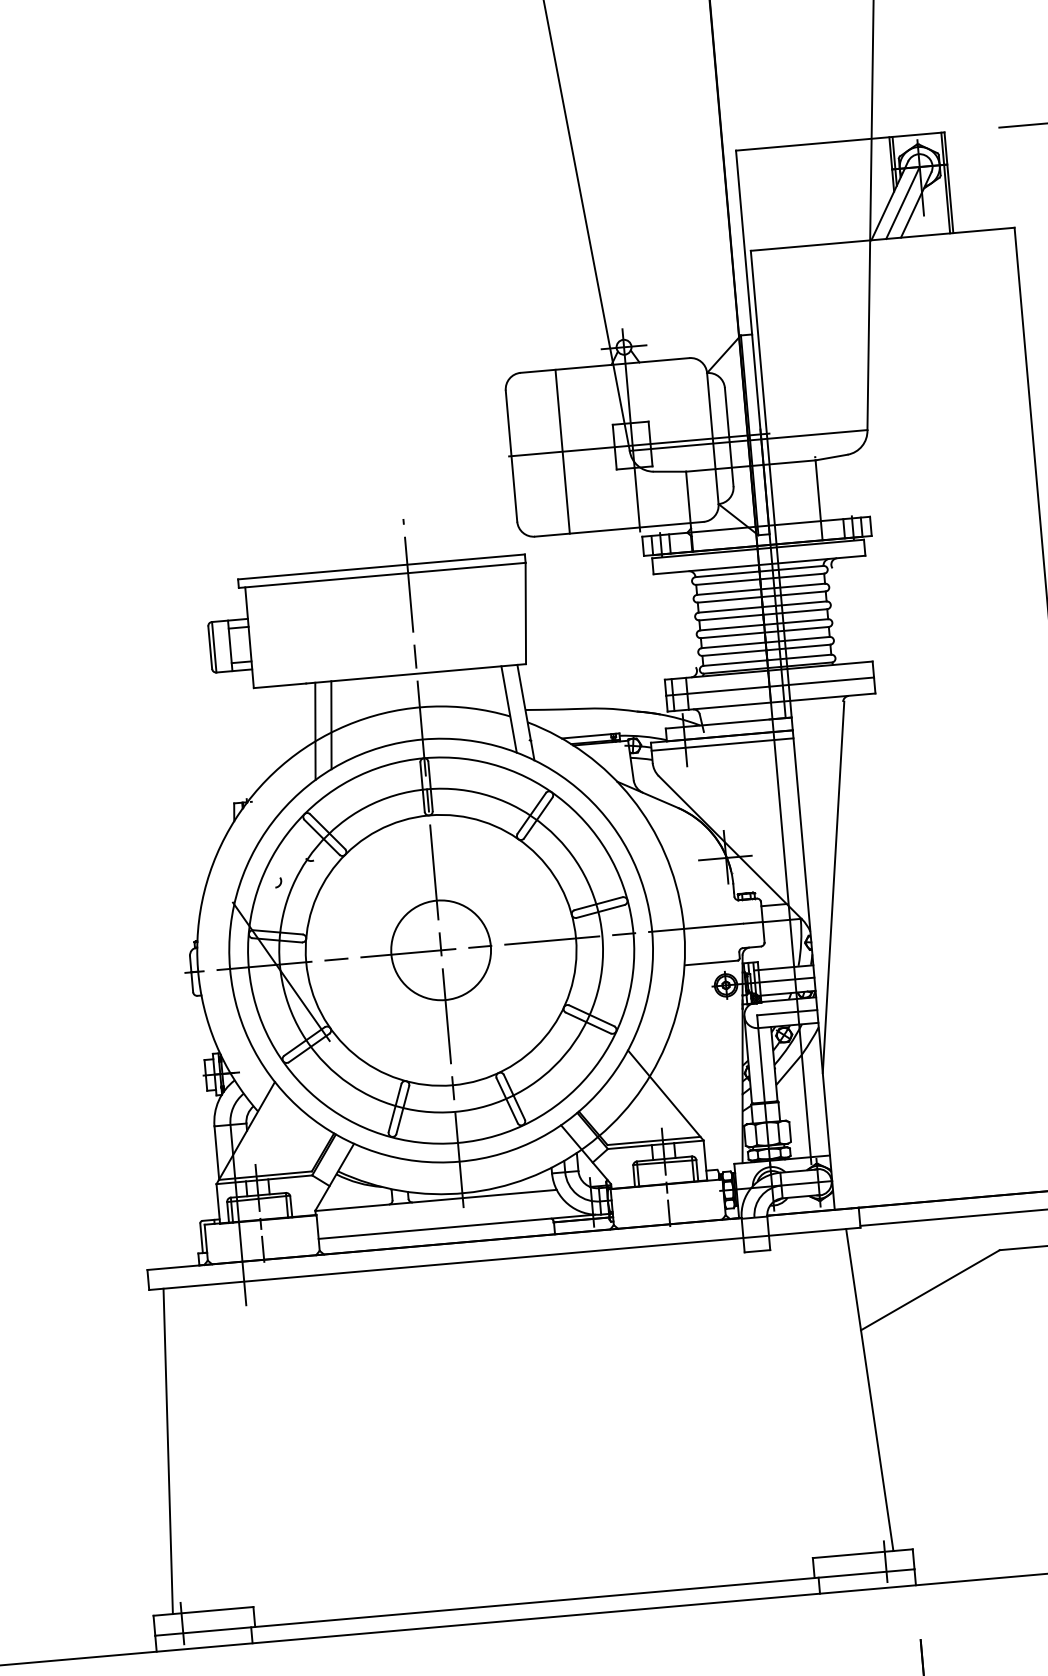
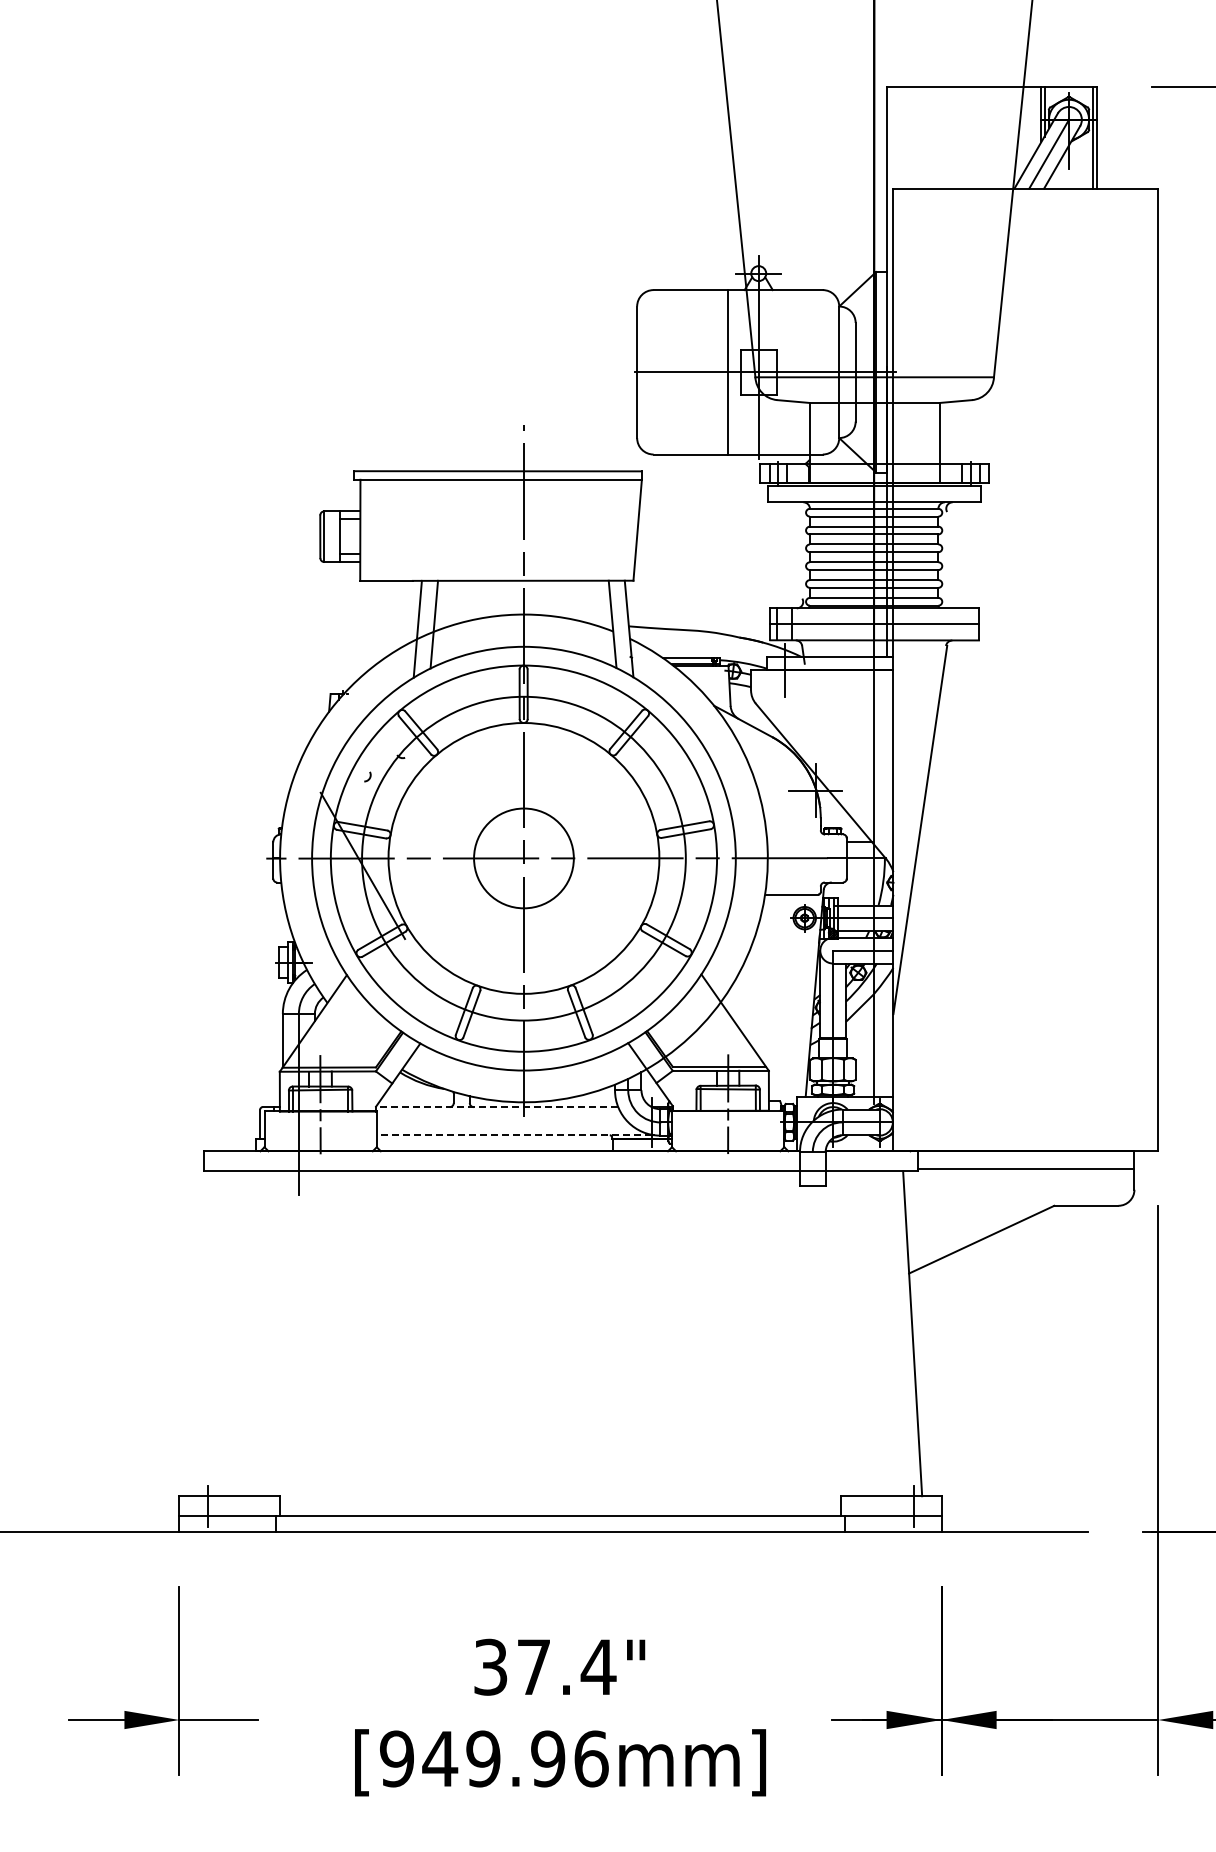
line: (562, 451) -> (728, 372), moved
line: (722, 744) -> (822, 677), removed
line: (435, 1200) -> (496, 1107), solid -> dashed
line: (455, 1227) -> (514, 1135), solid -> dashed
line: (167, 1451) -> (207, 1333), removed

